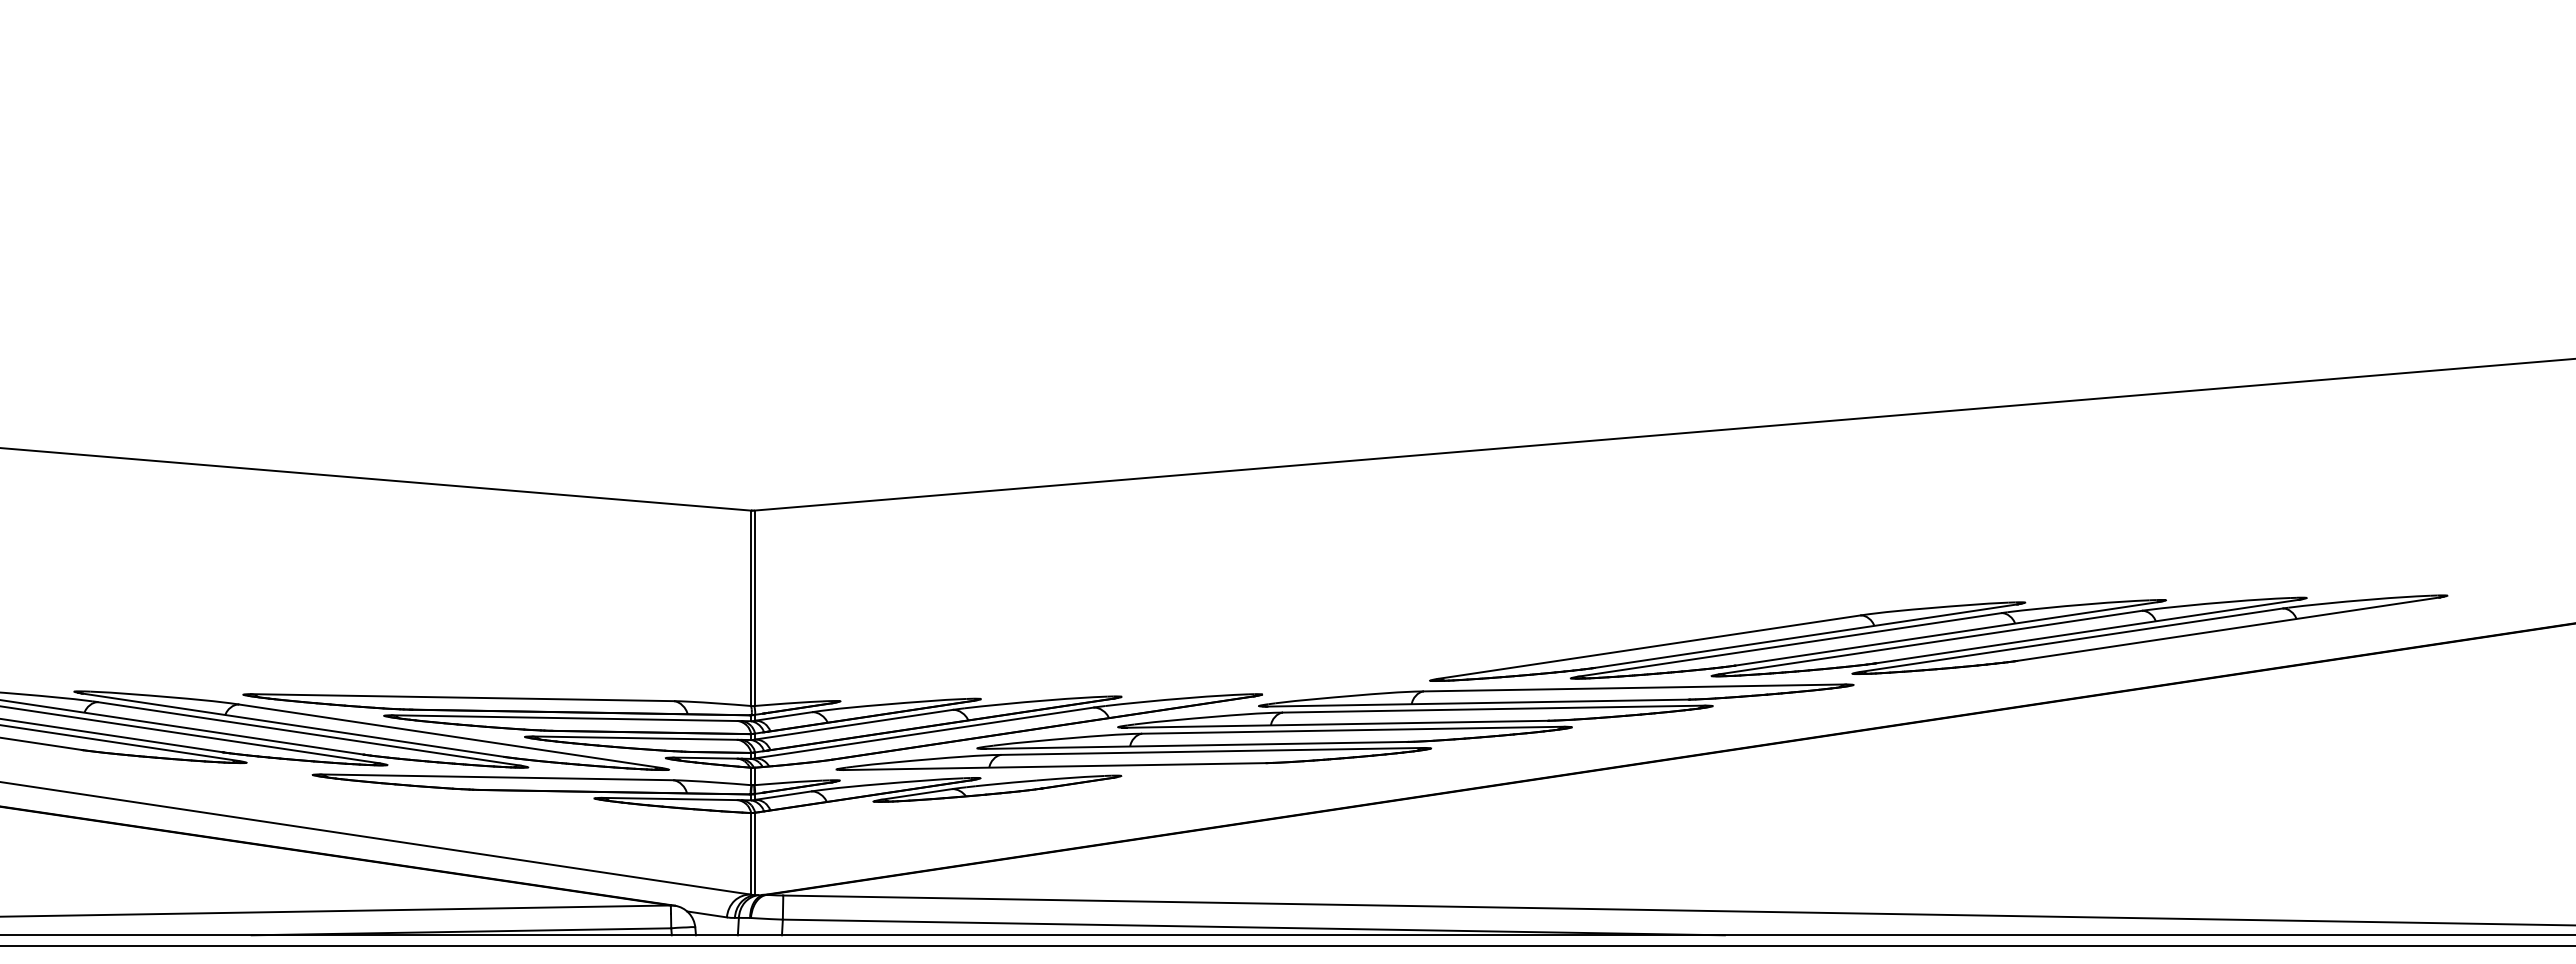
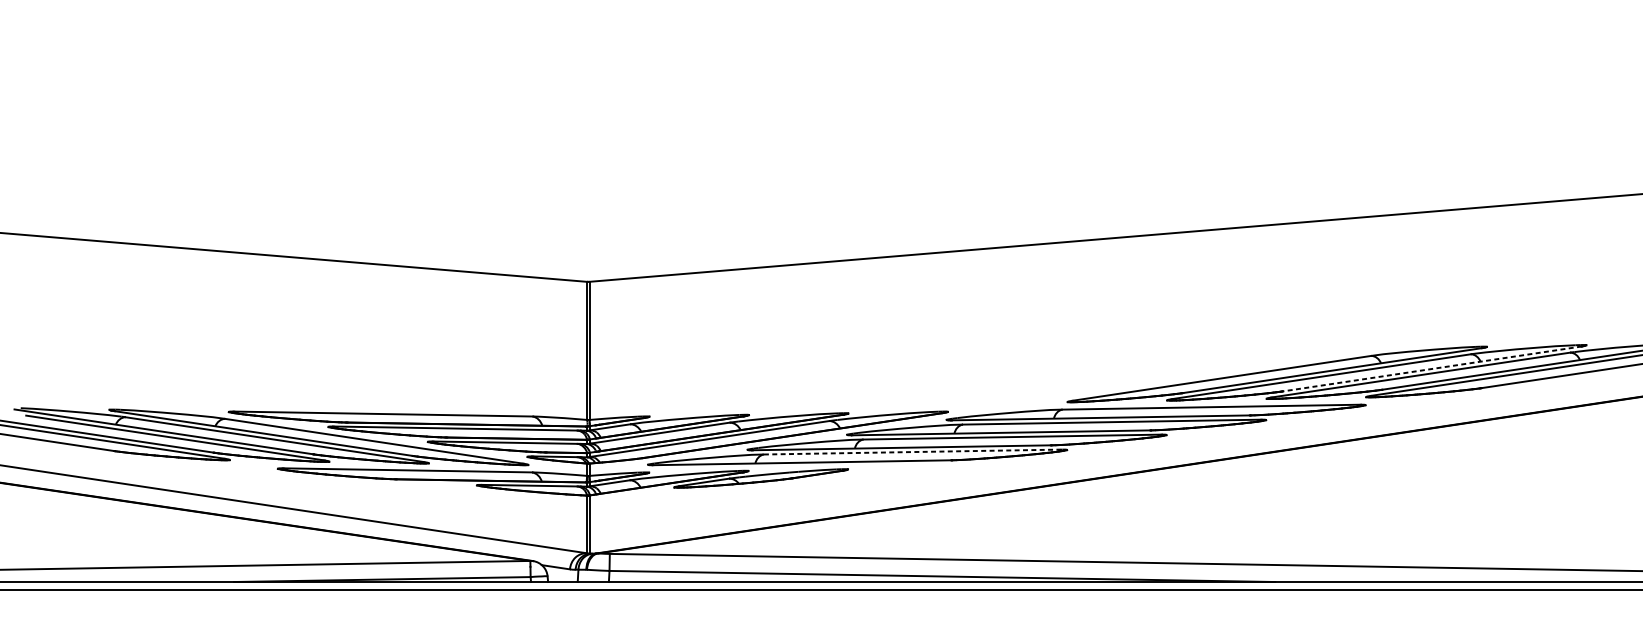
line: (1946, 633) -> (1431, 368), solid -> dashed
line: (1213, 751) -> (913, 452), solid -> dashed

